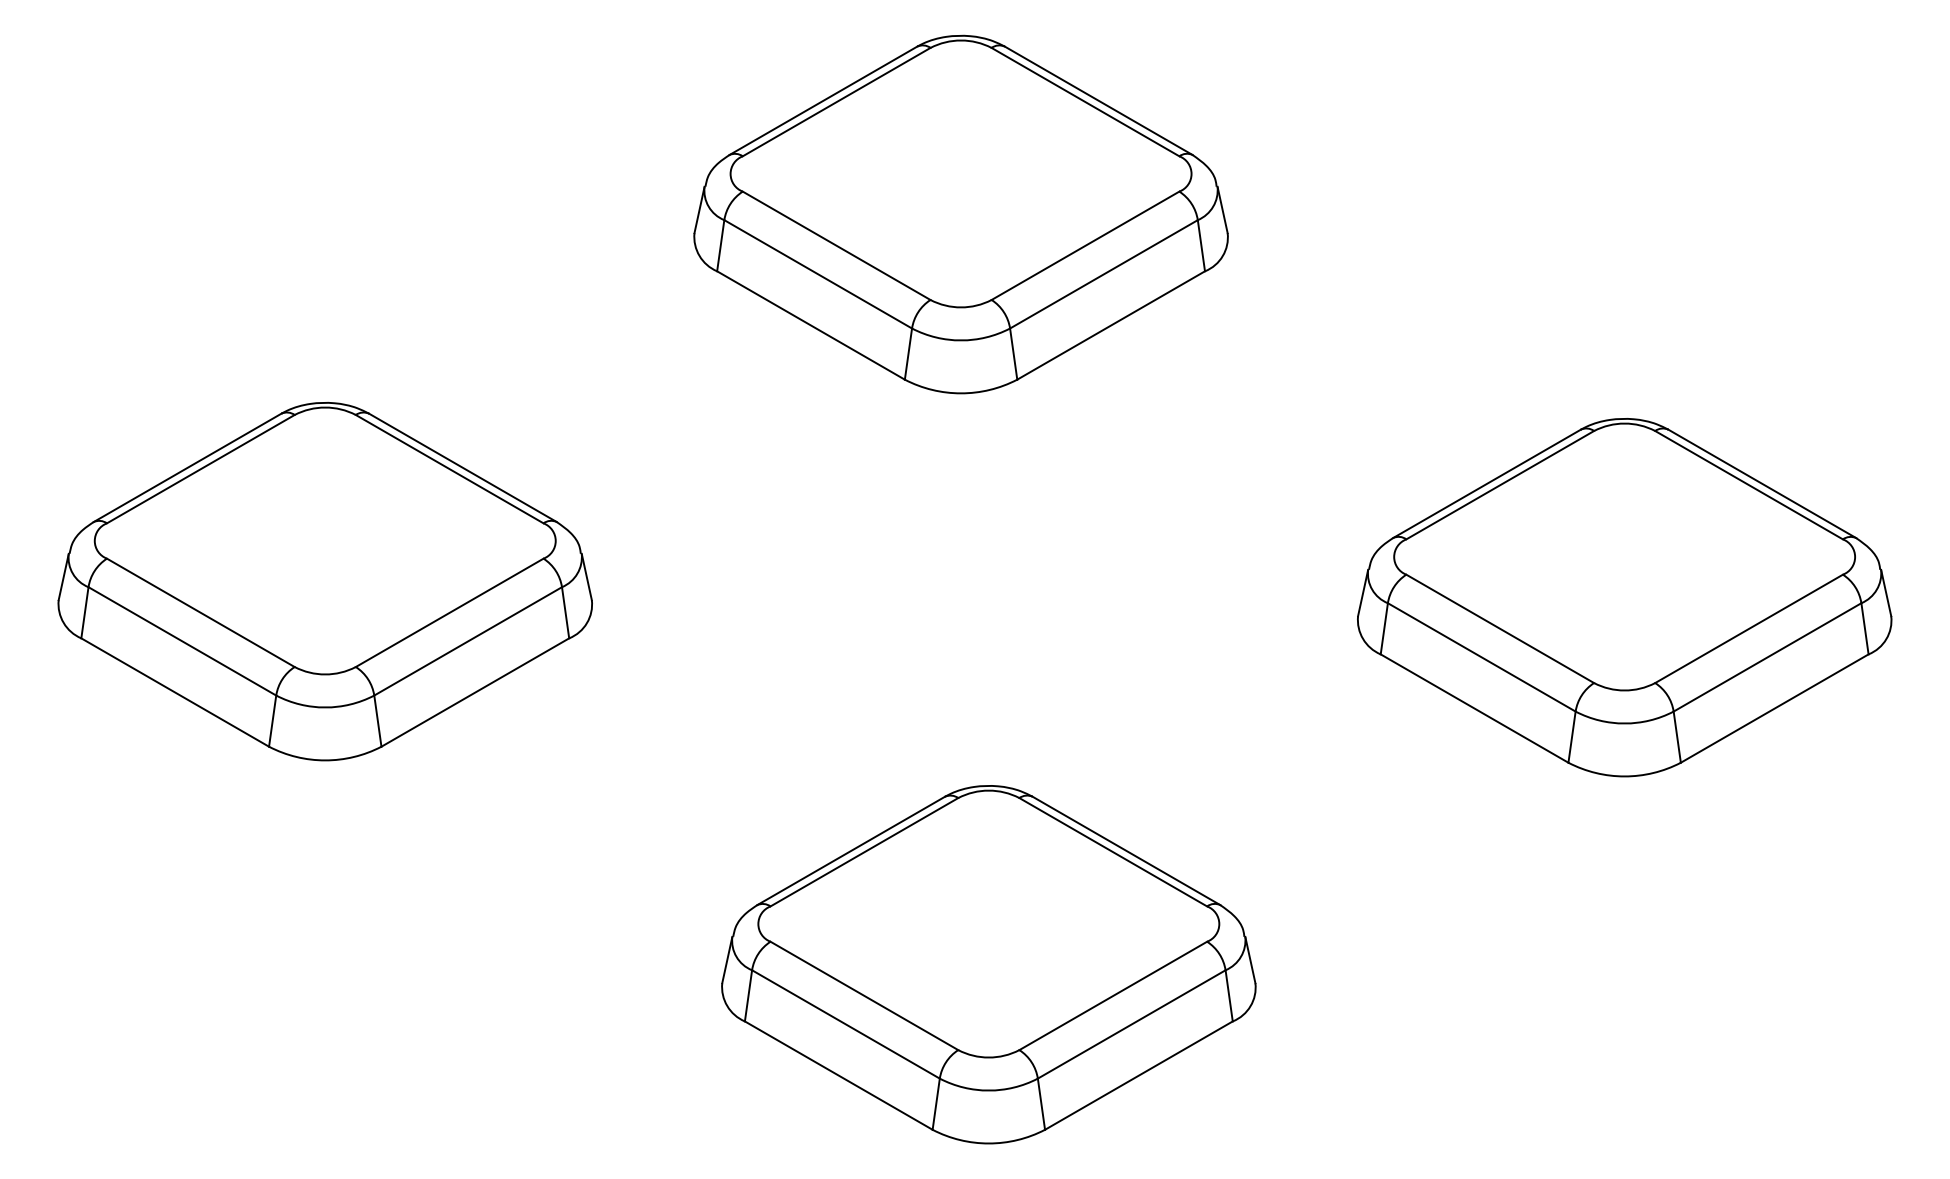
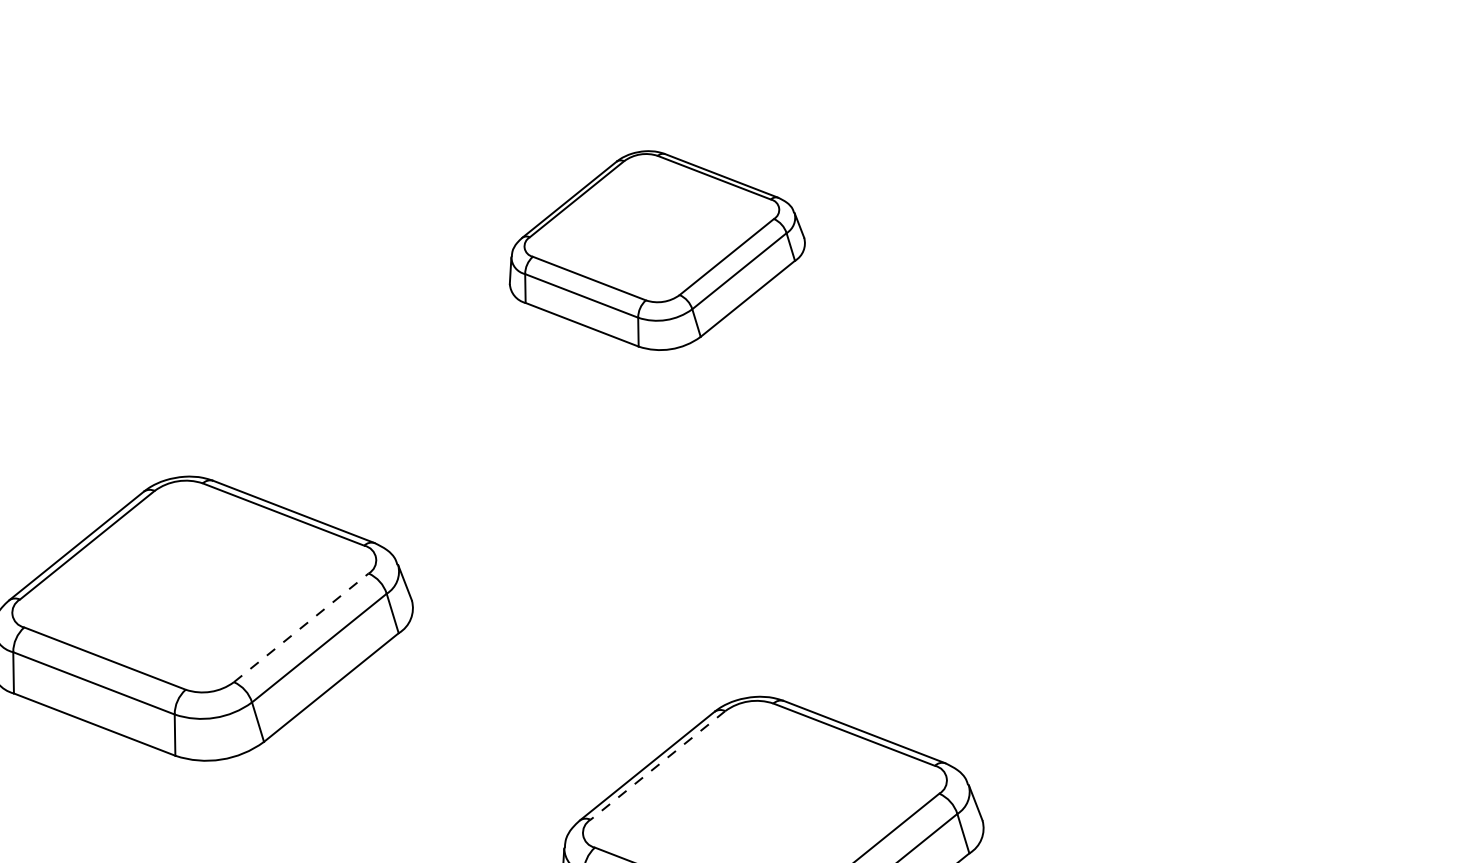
part: (960, 214) -> (654, 250), size x0.7
part: (1624, 597) -> (1225, 470), removed
line: (450, 612) -> (301, 627), solid -> dashed
line: (863, 852) -> (657, 765), solid -> dashed

